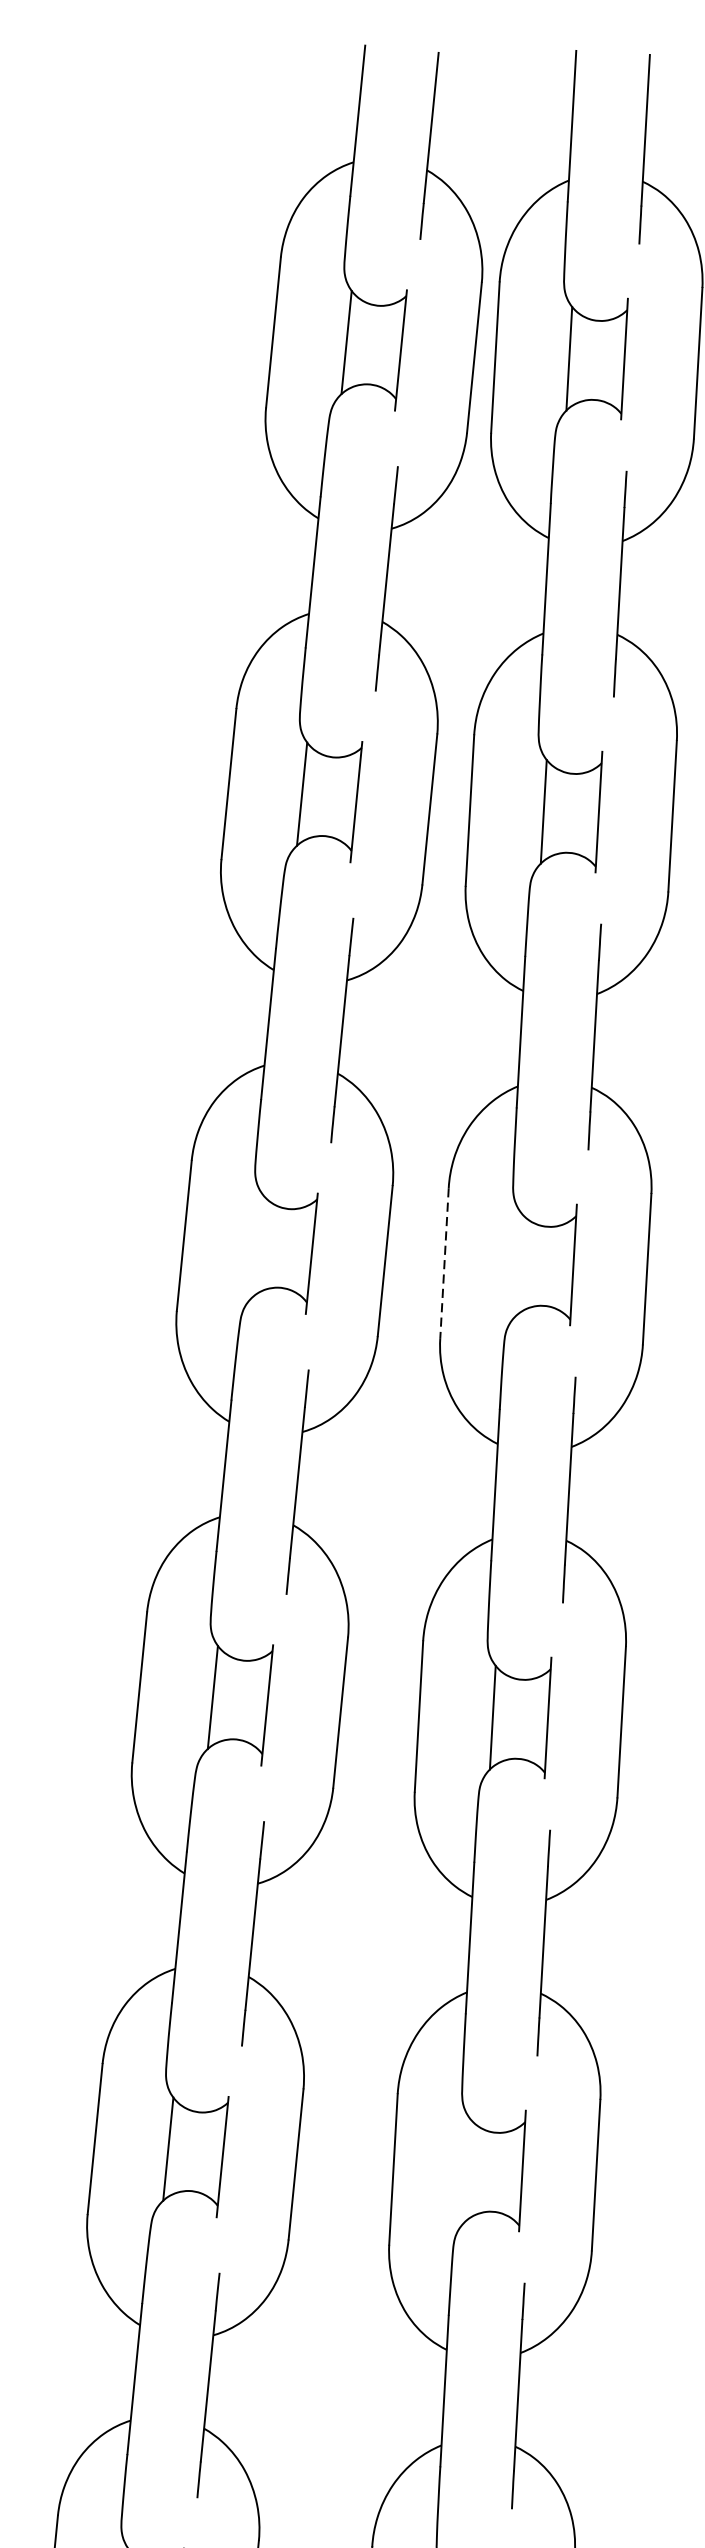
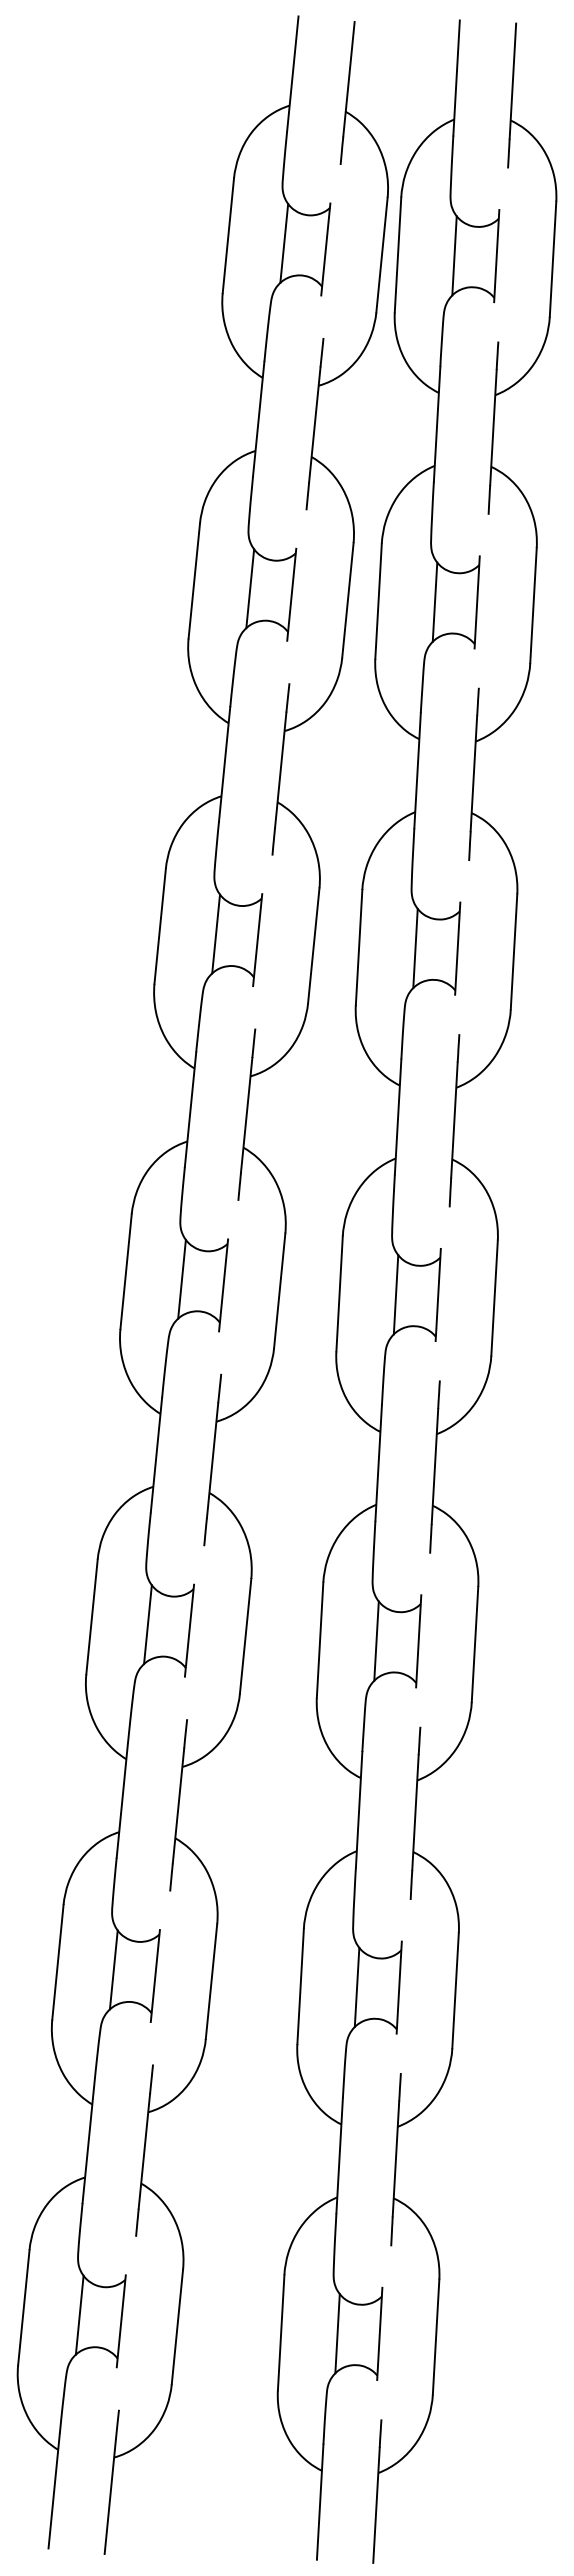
line: (257, 1245) -> (216, 933), added
line: (445, 1263) -> (359, 947), dashed -> solid
line: (518, 1264) -> (415, 948), added
line: (467, 2169) -> (376, 1640), added

